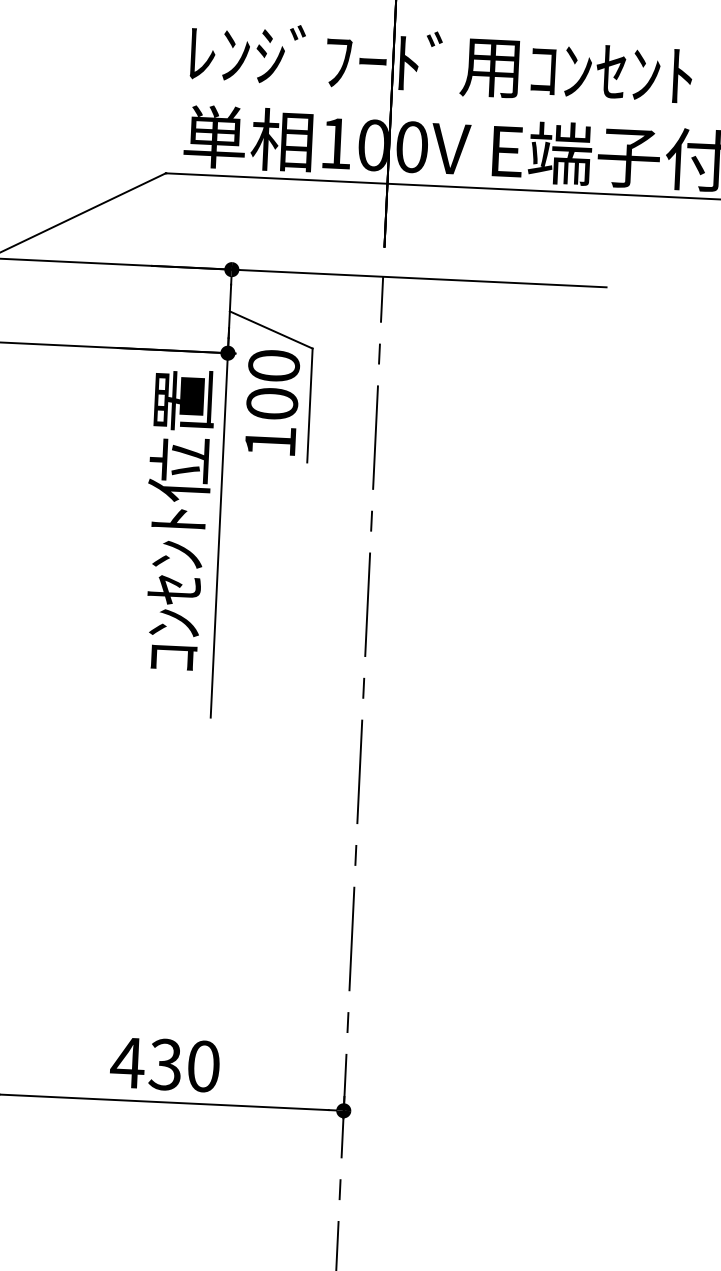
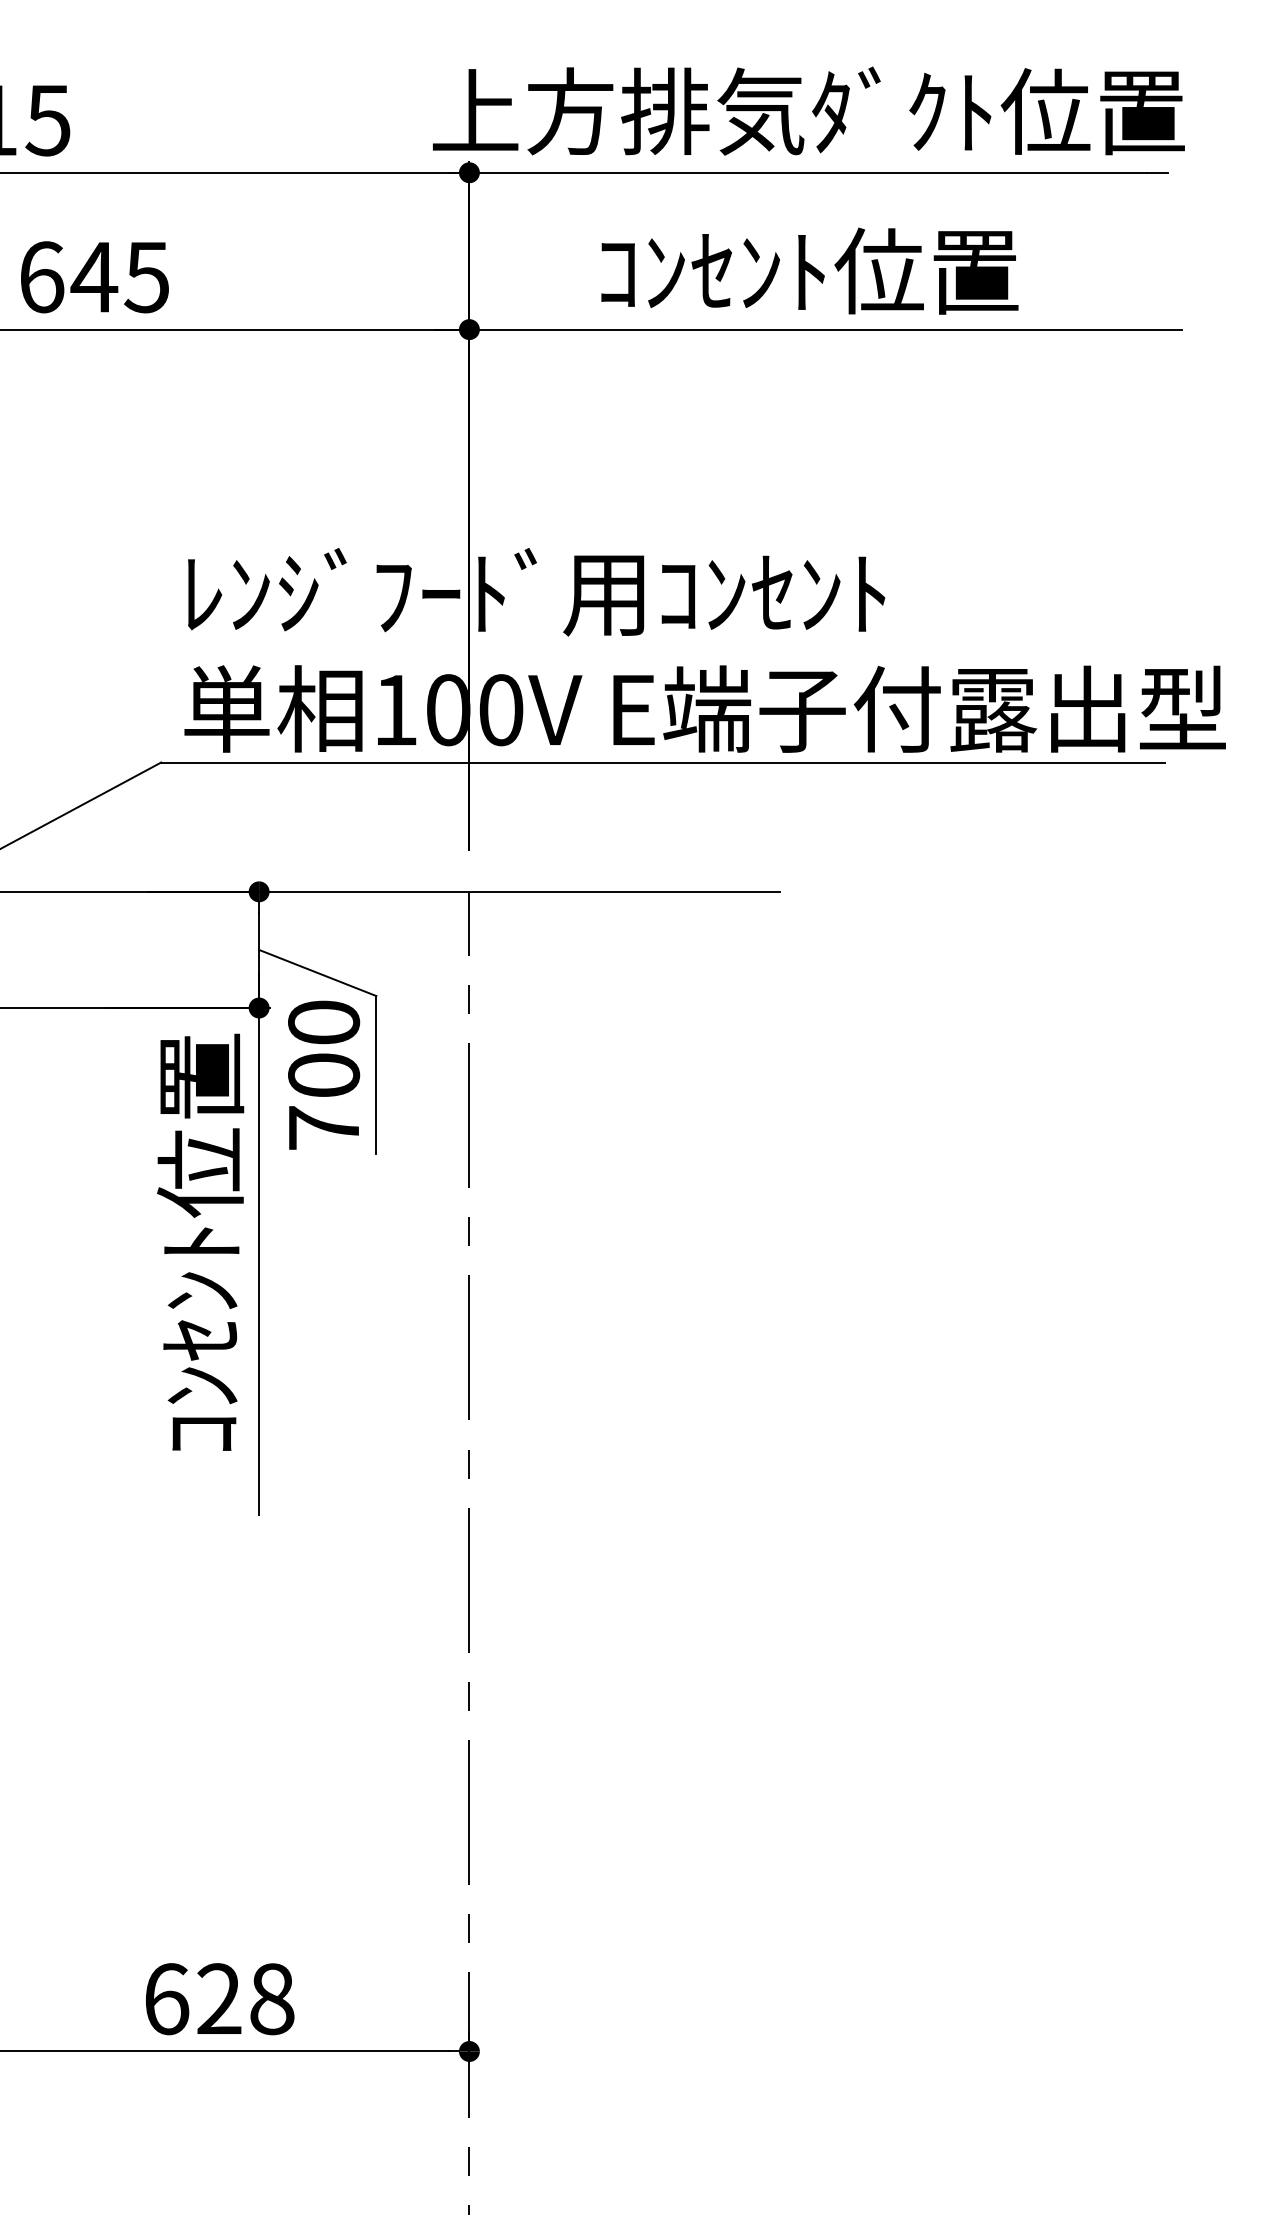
text: (270, 441) -> (323, 1127), 100 -> 700
text: (165, 1064) -> (218, 1999), 430 -> 628

